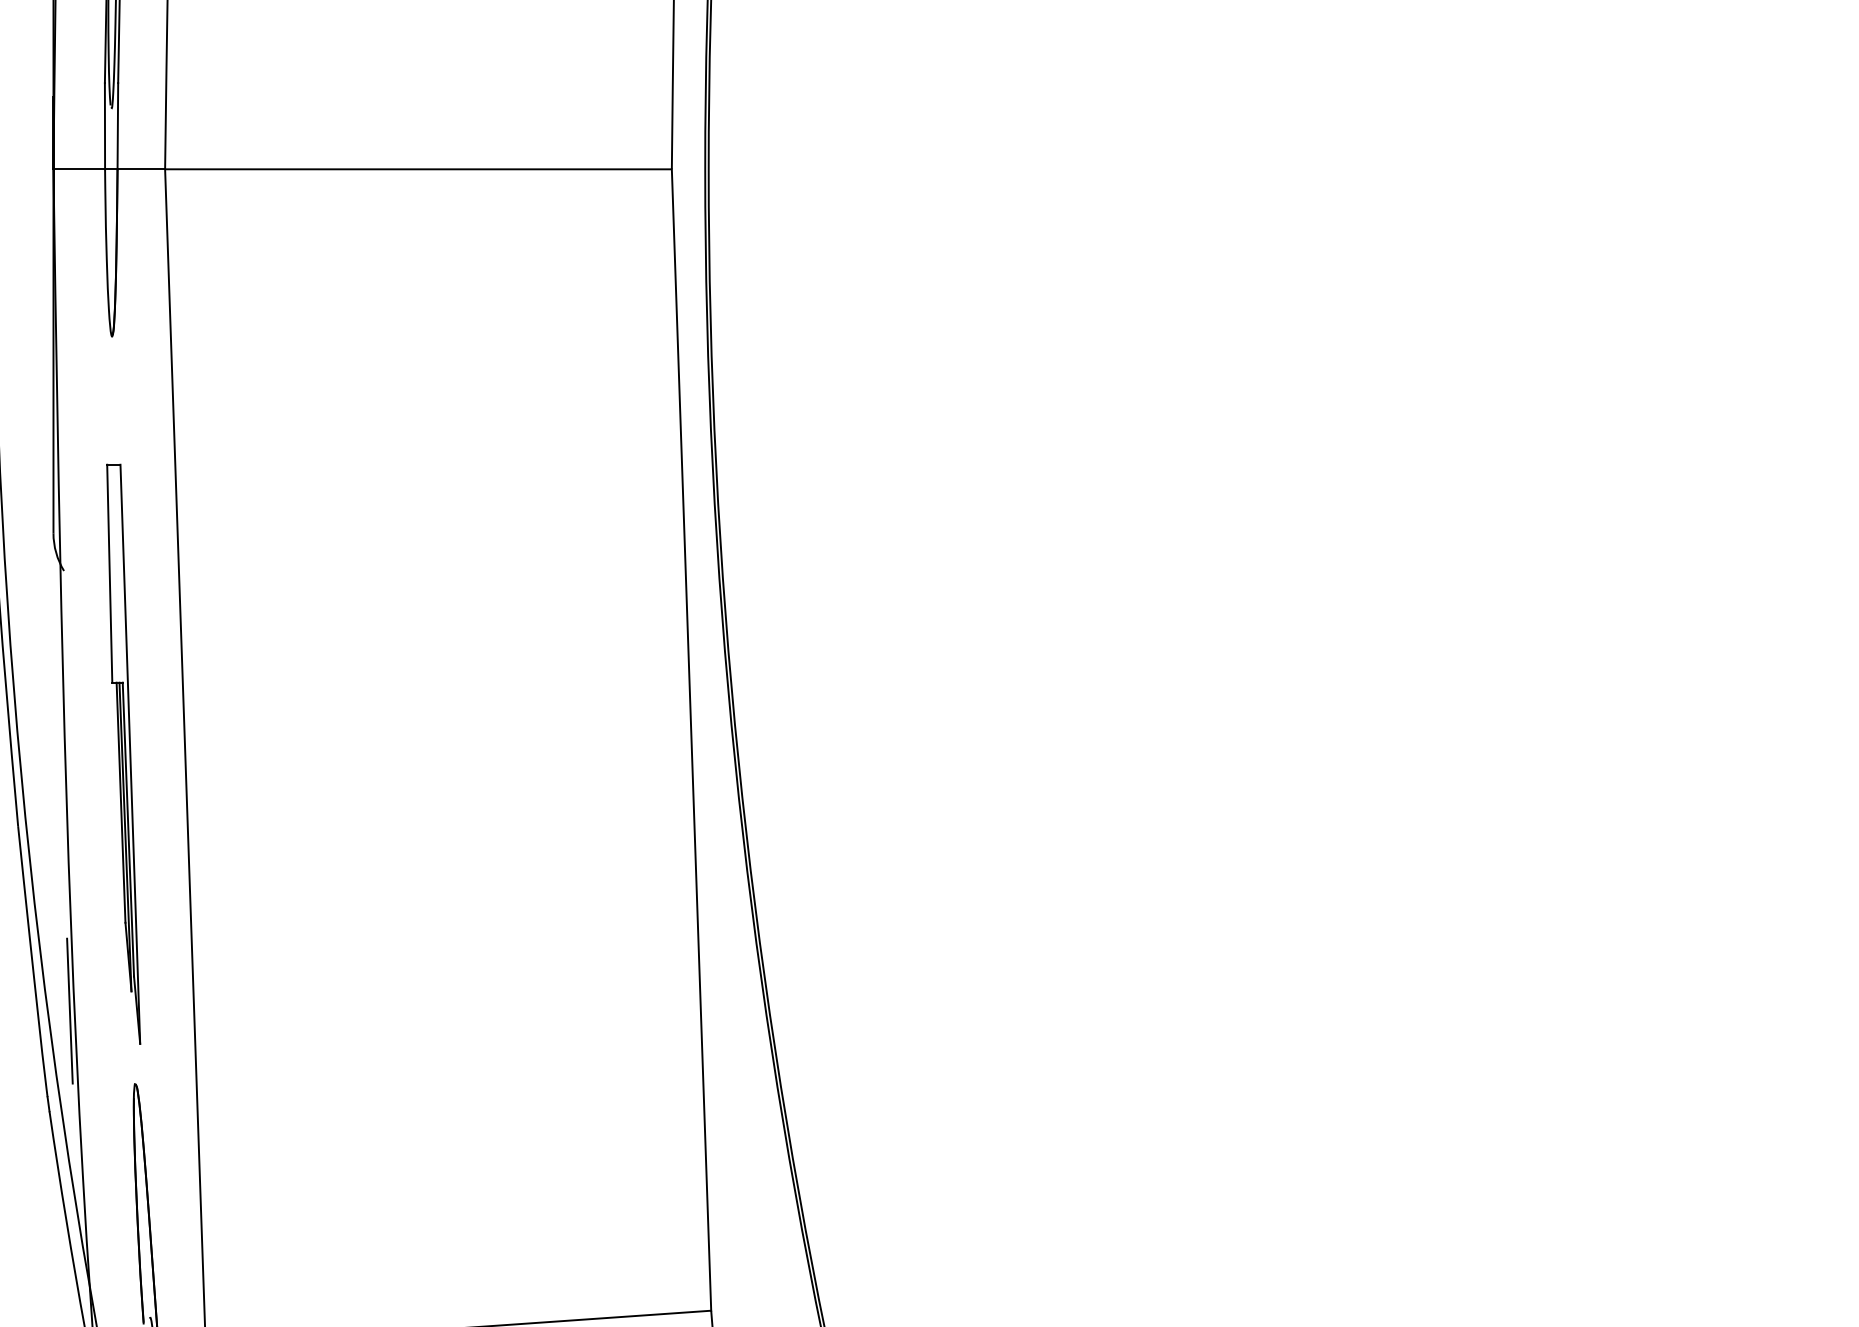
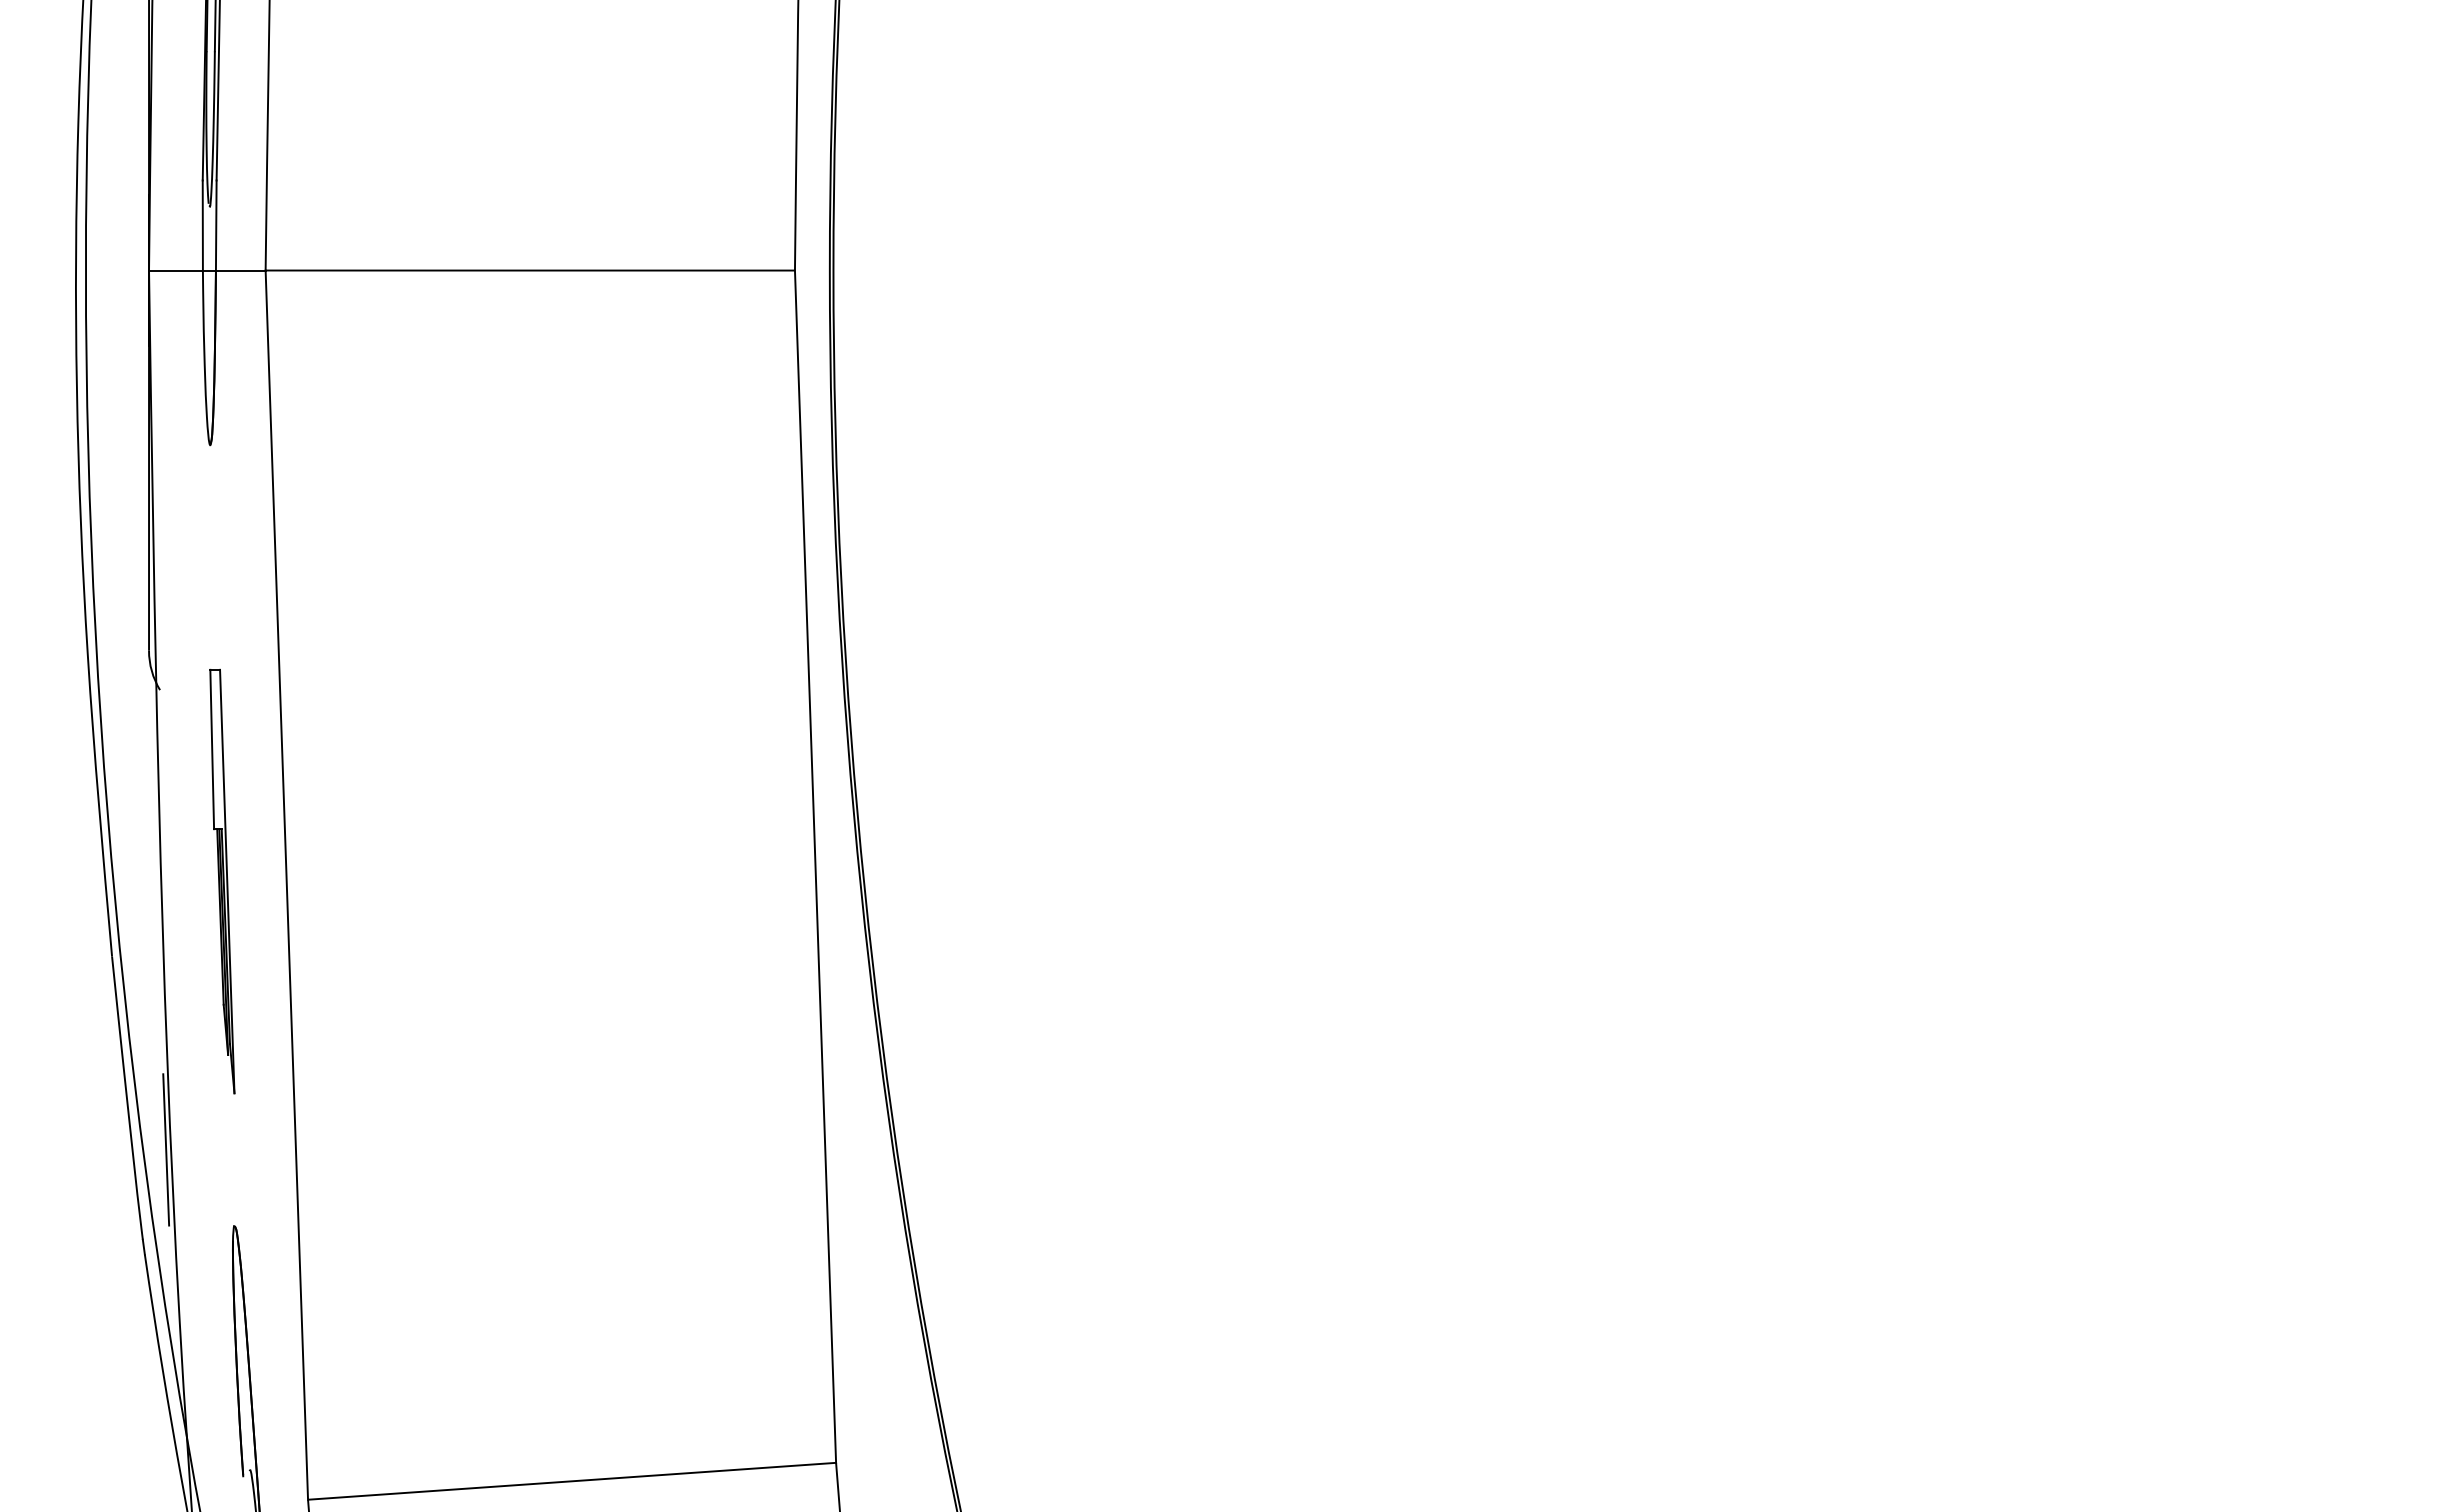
part: (123, 754) -> (222, 881), size x0.7

